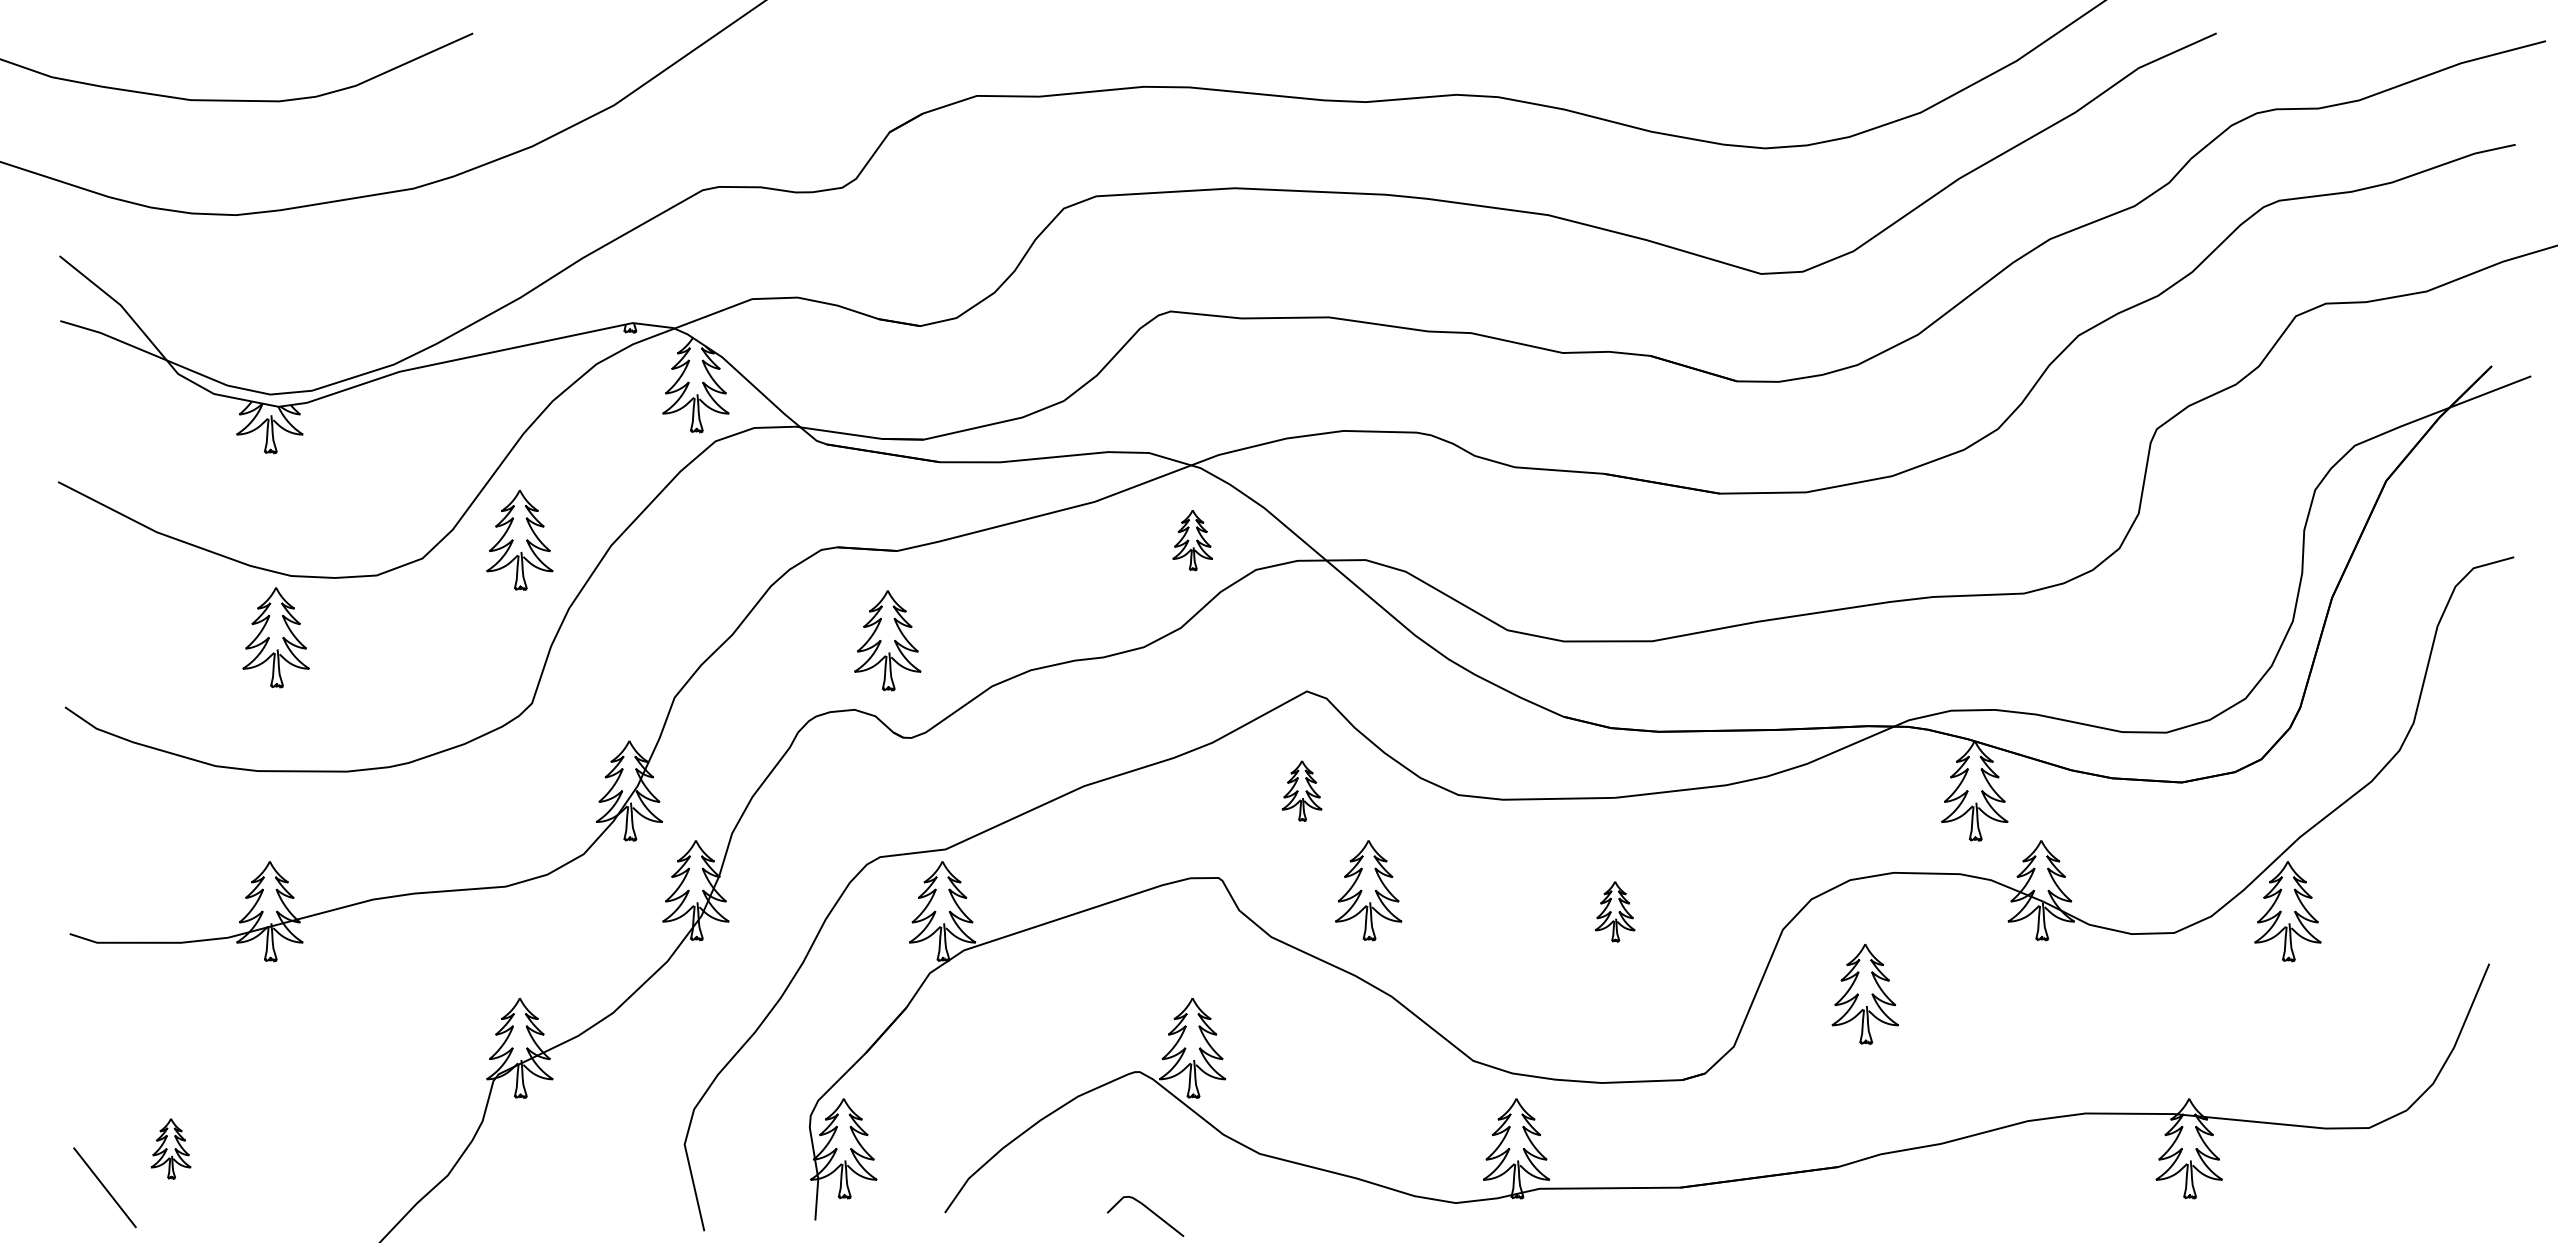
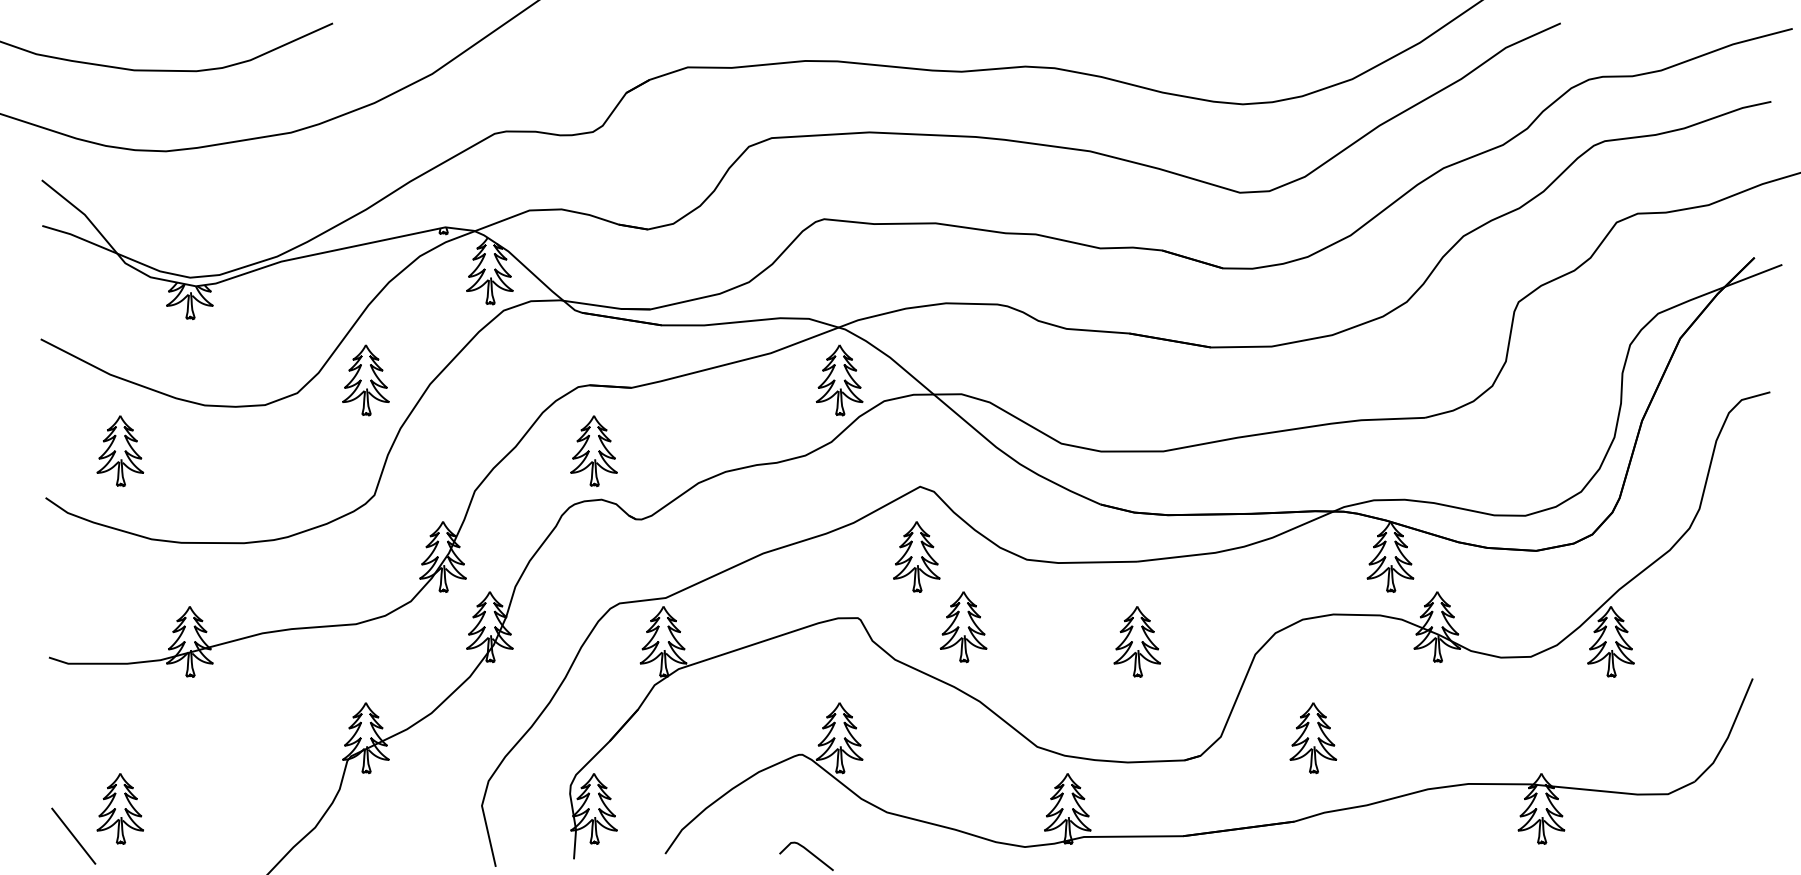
part: (1192, 540) -> (839, 380), size x1.67
part: (275, 637) -> (119, 450), moved
part: (887, 640) -> (593, 450), moved
part: (1301, 790) -> (916, 556), size x1.67
part: (1614, 911) -> (1136, 641), size x1.67
part: (1864, 994) -> (1312, 738), moved
part: (170, 1148) -> (119, 808), size x1.67

